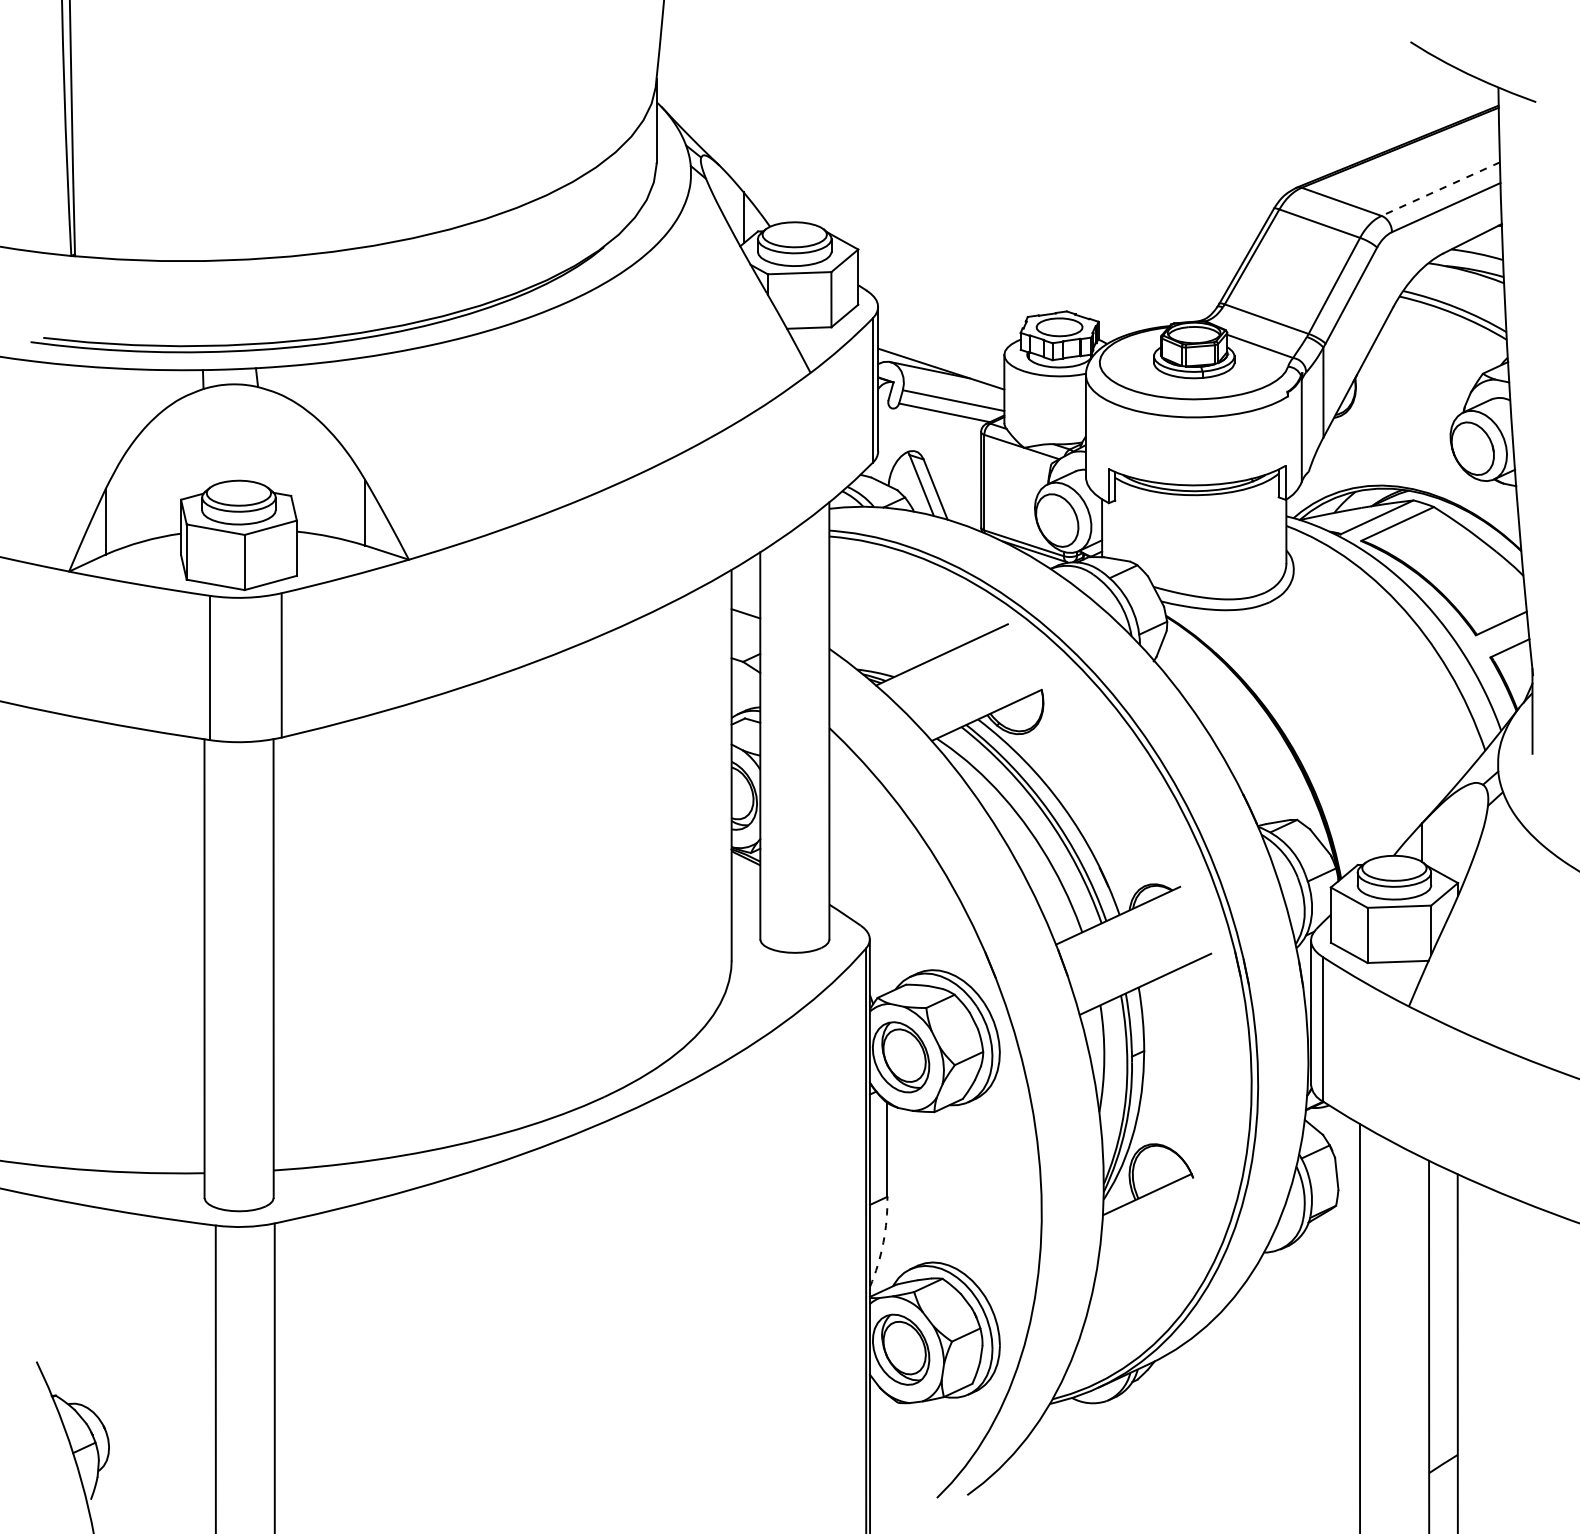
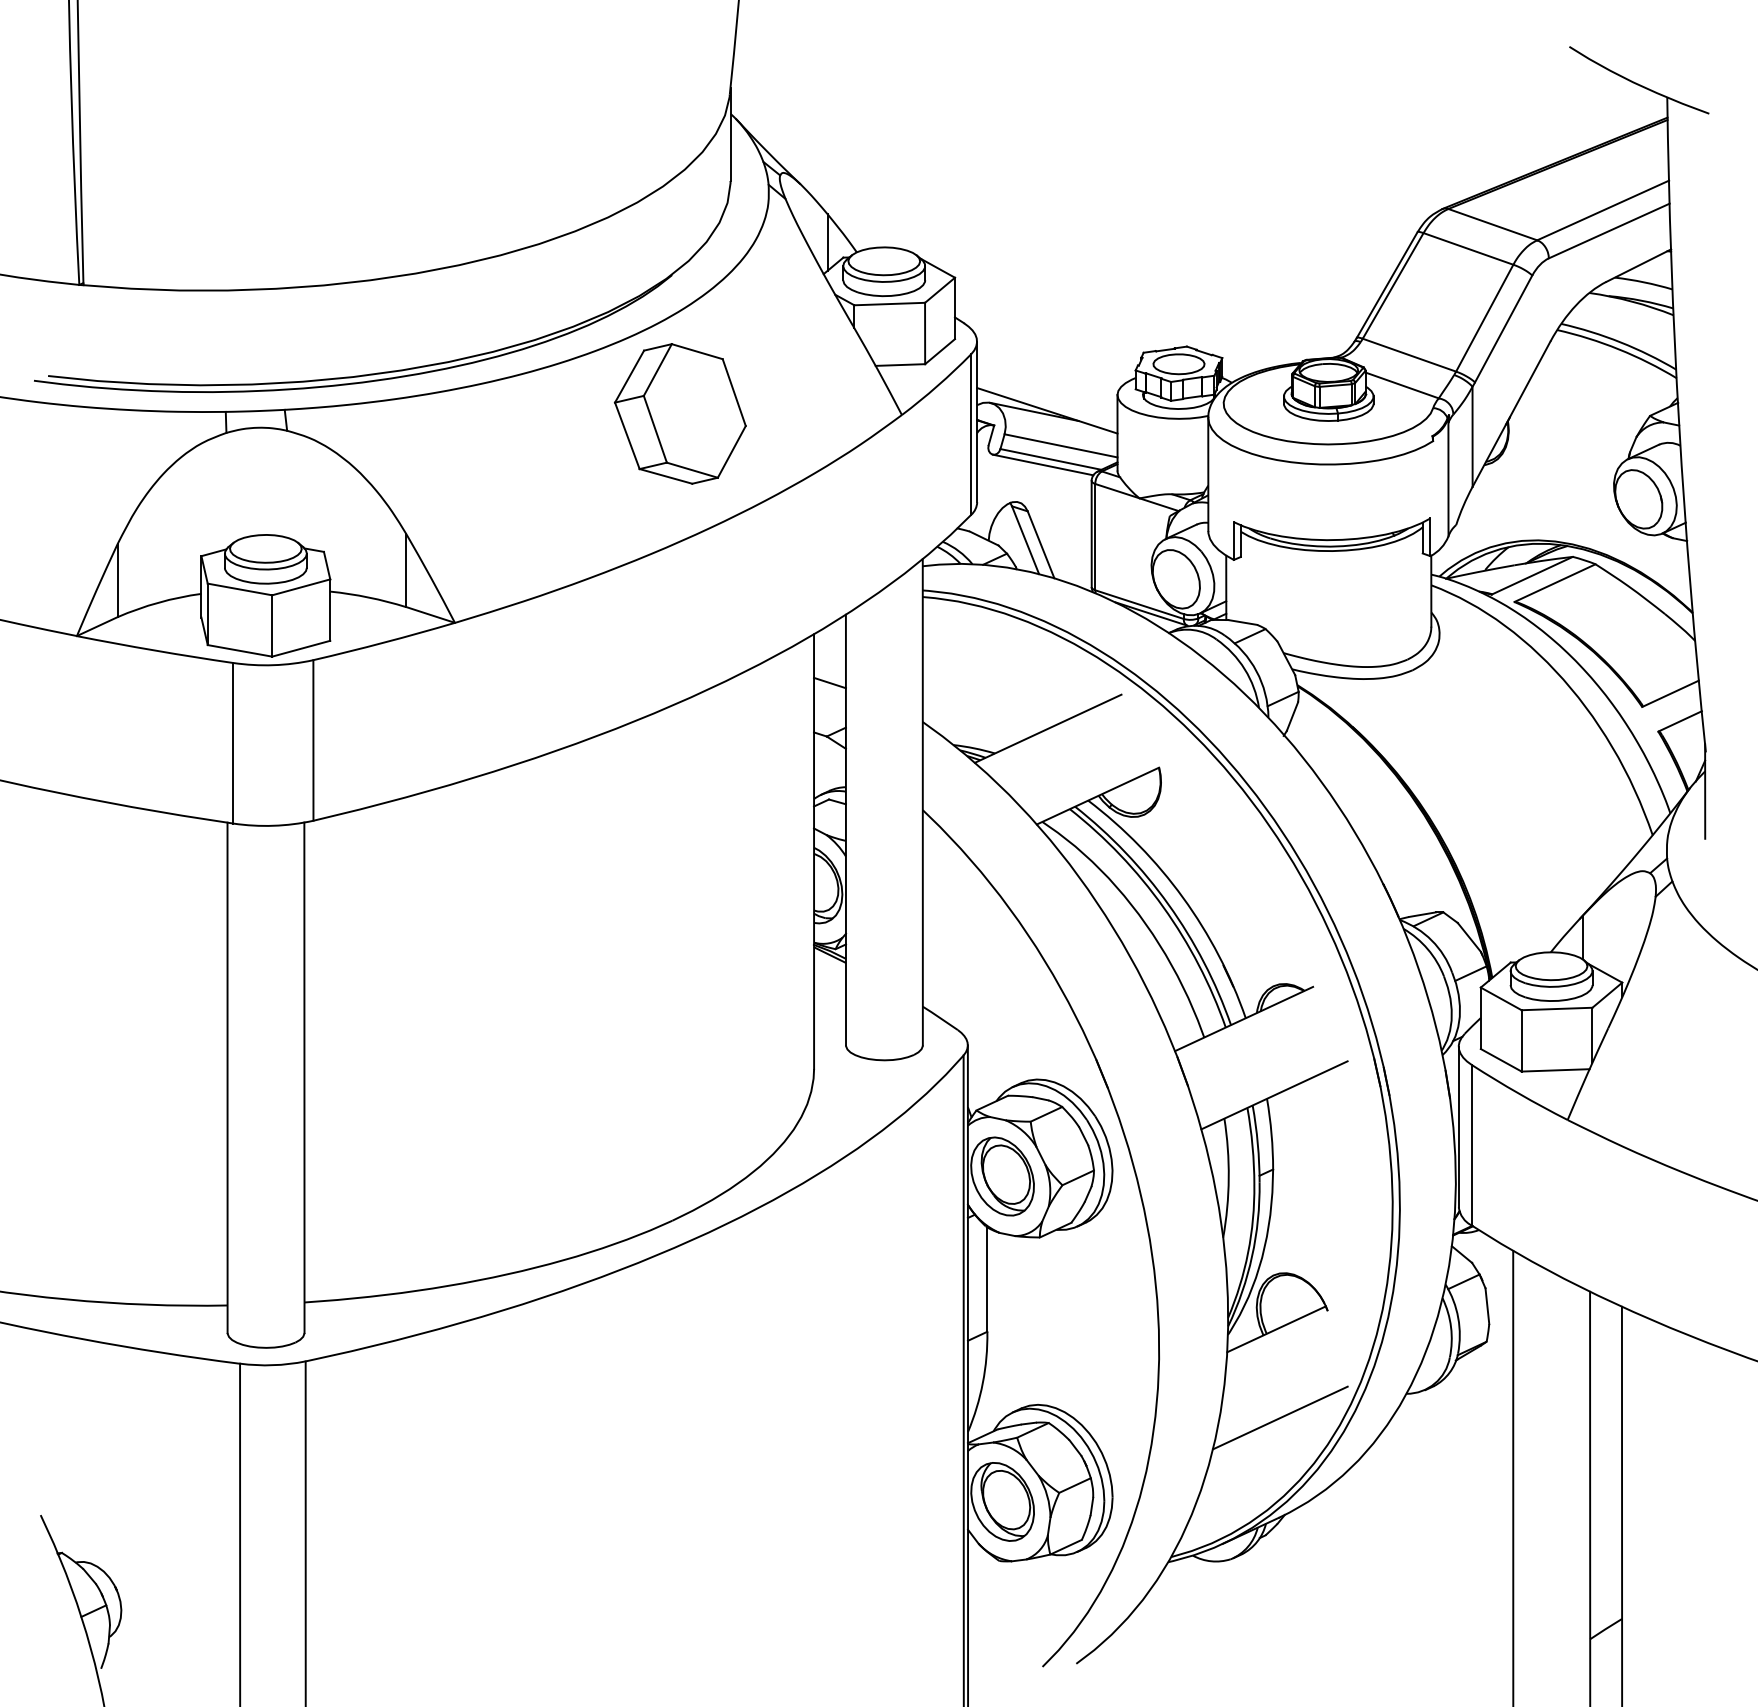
line: (1440, 189) -> (1602, 210), dashed -> solid
part: (611, 371) -> (680, 413), added
line: (937, 417) -> (1043, 464), added
arc: (883, 1242) -> (983, 1382), dashed -> solid
line: (1150, 1274) -> (1280, 1418), added

